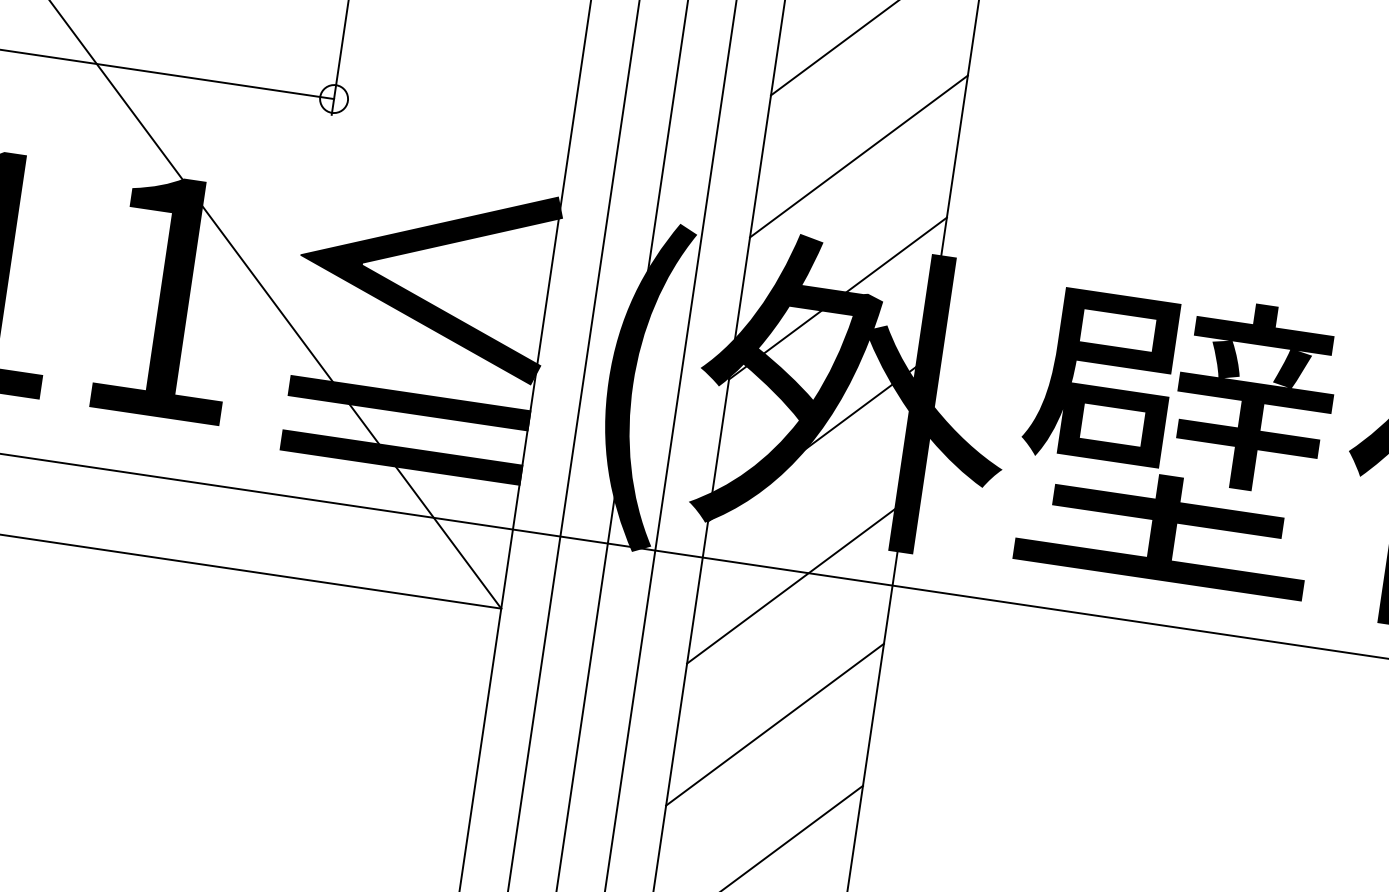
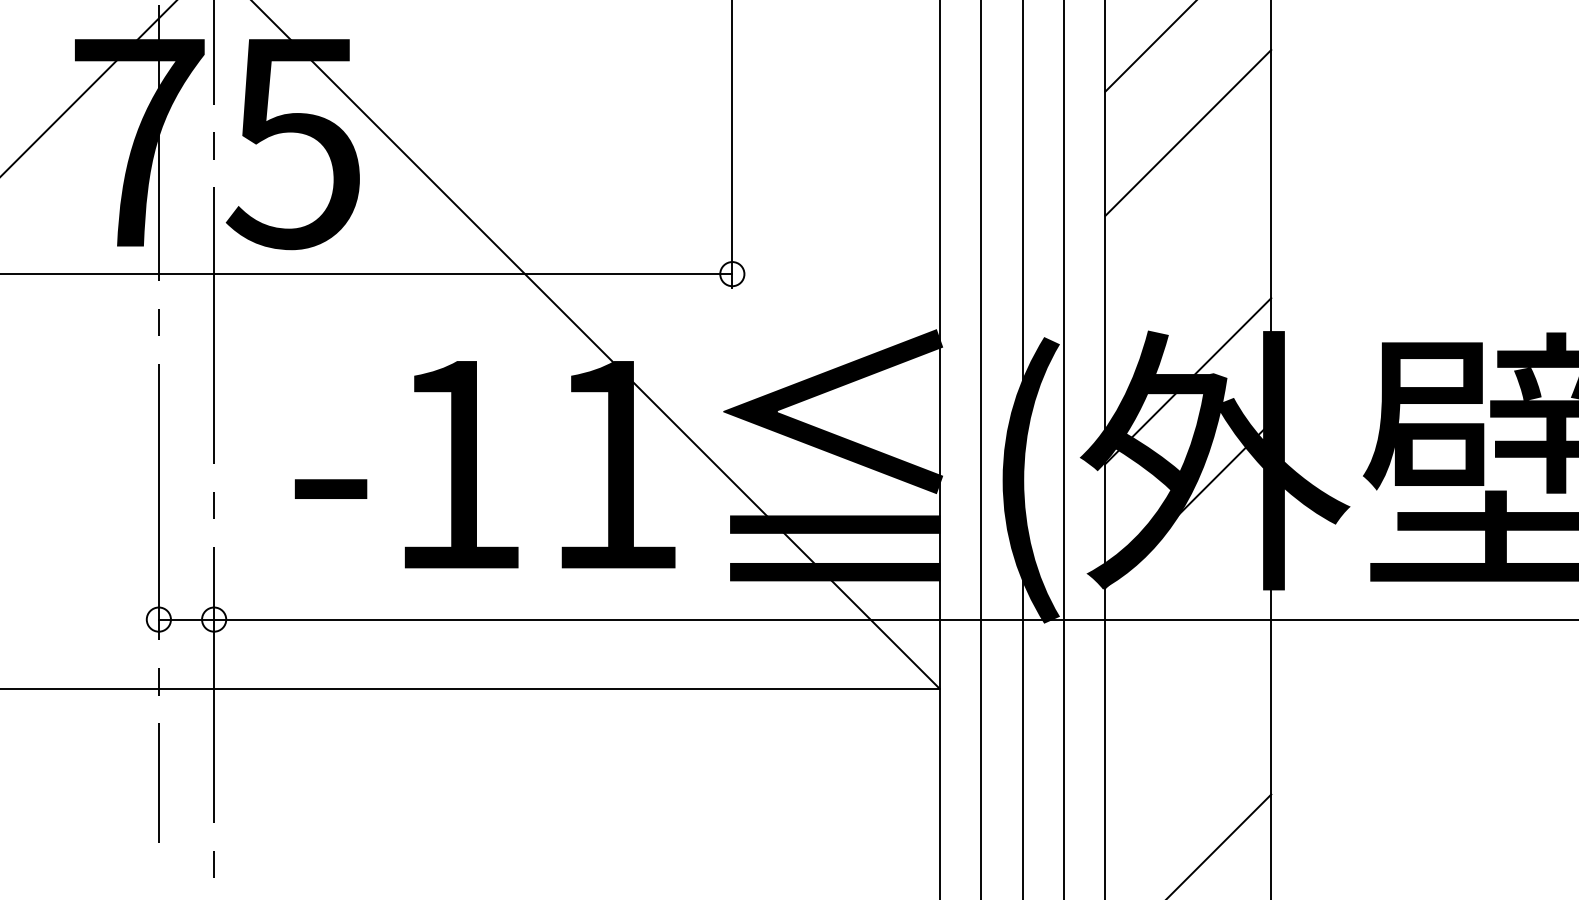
line: (859, 155) -> (1188, 256), removed
line: (796, 582) -> (1188, 629), removed
line: (775, 724) -> (1188, 753), removed

